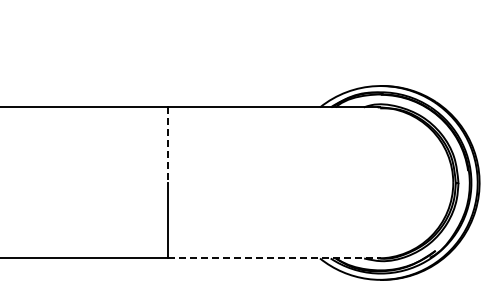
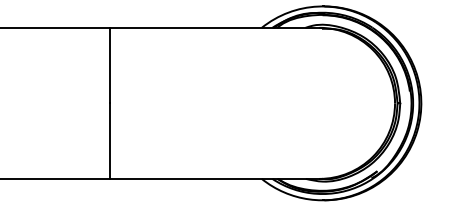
line: (168, 145) -> (110, 65), dashed -> solid
line: (272, 258) -> (214, 178), dashed -> solid

